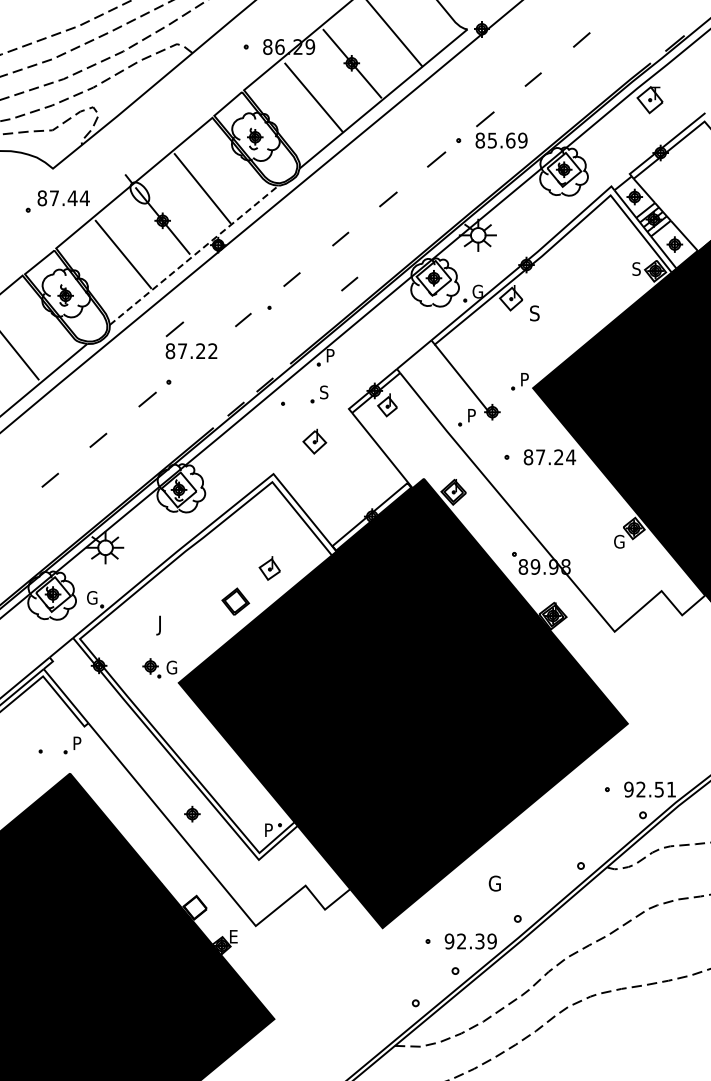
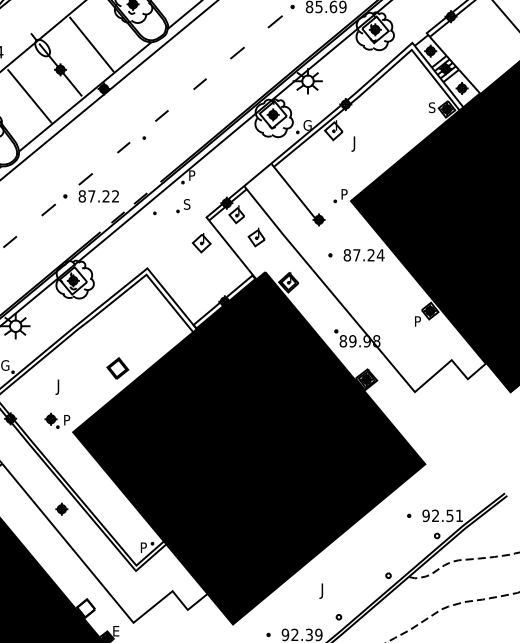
line: (194, 255) -> (85, 97), dashed -> solid
line: (349, 283) -> (207, 119), removed
text: (534, 315) -> (352, 144), S -> J
part: (191, 340) -> (98, 188), moved
part: (466, 417) -> (298, 224), removed
part: (314, 441) -> (201, 242), moved
text: (619, 541) -> (418, 321), G -> P
part: (269, 568) -> (256, 237), moved
text: (171, 667) -> (67, 420), G -> P
part: (192, 813) -> (61, 508), moved
text: (494, 885) -> (320, 591), G -> J

